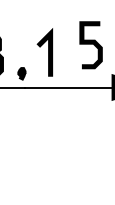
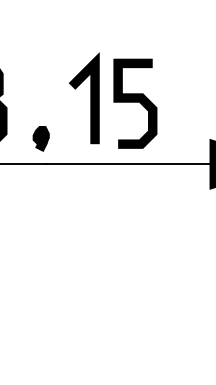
curve: (90, 44) -> (134, 102), moved

